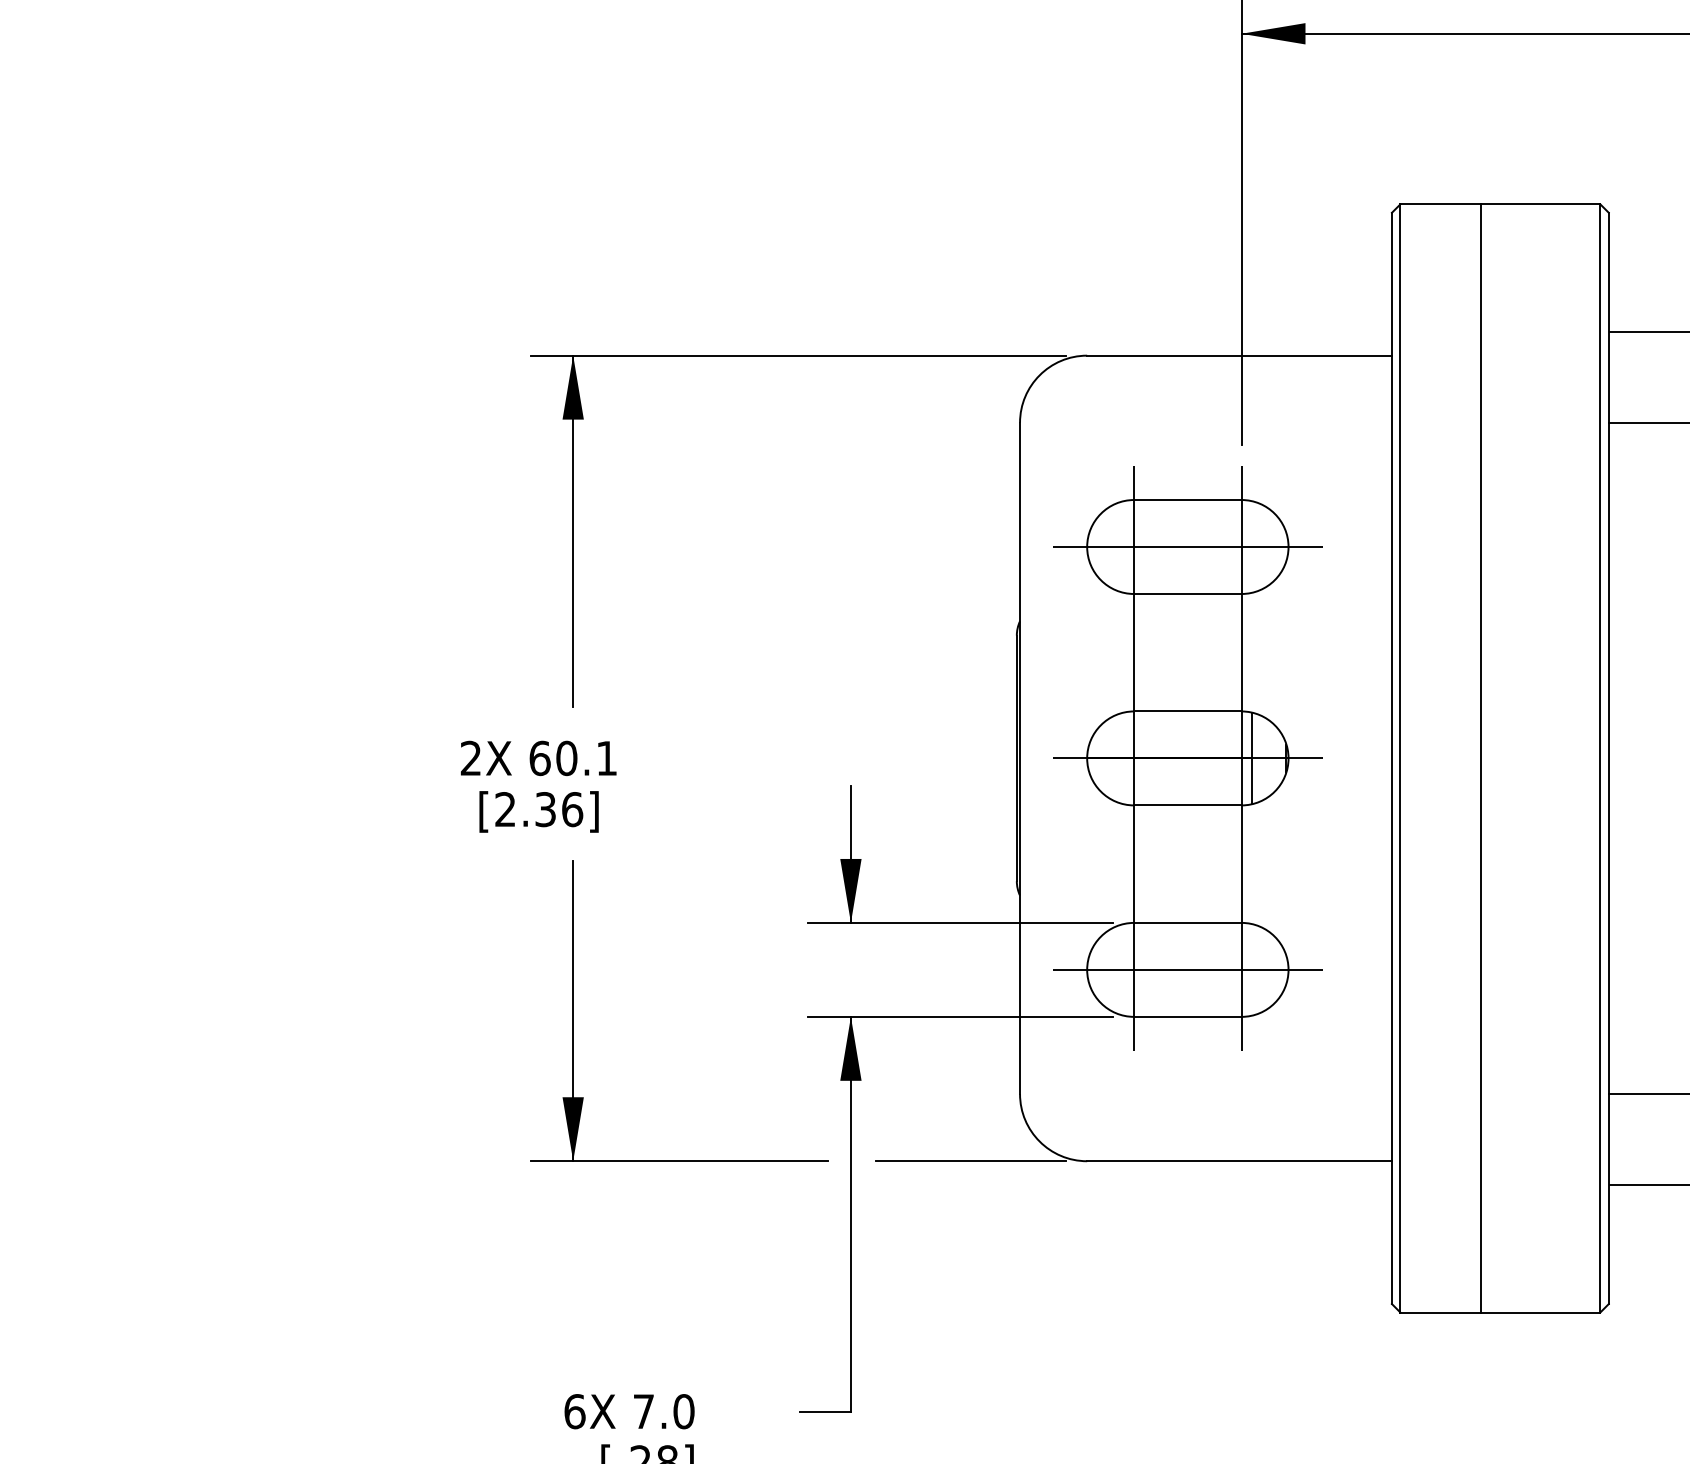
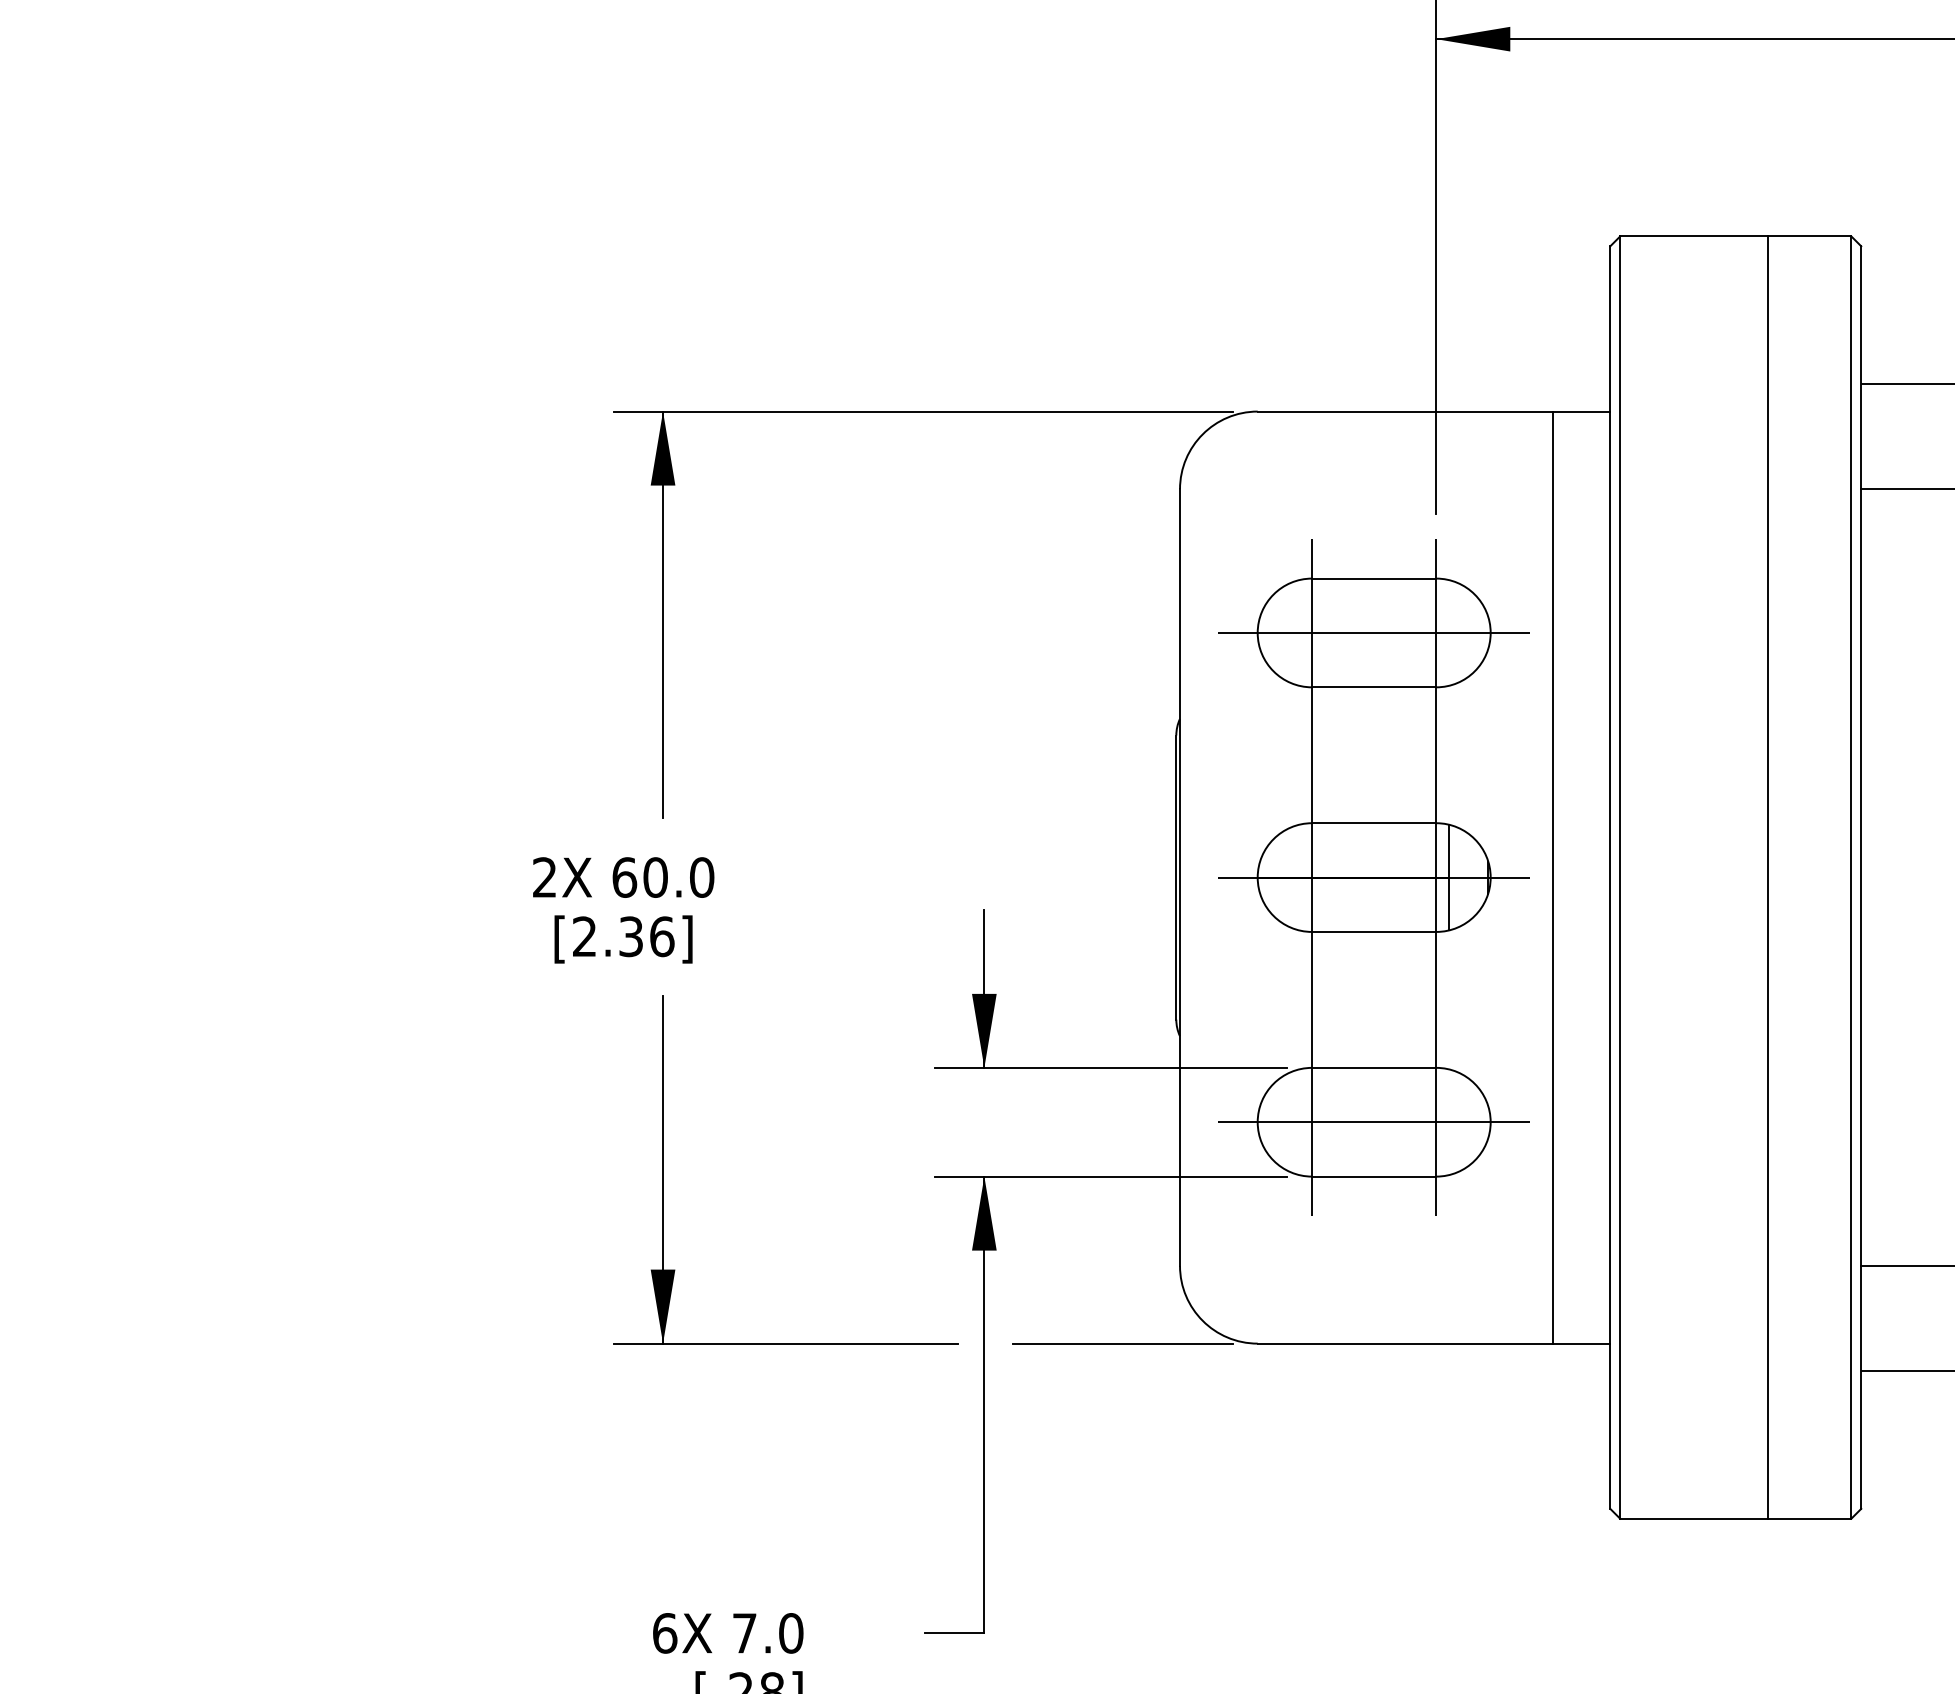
text: (607, 758) -> (702, 877), 60.1 -> 60.0
line: (1341, 758) -> (1552, 877), added
line: (1481, 758) -> (1768, 877), moved

